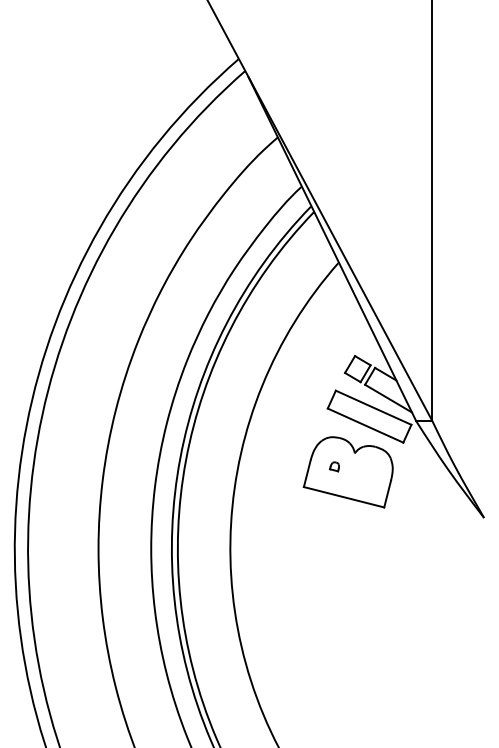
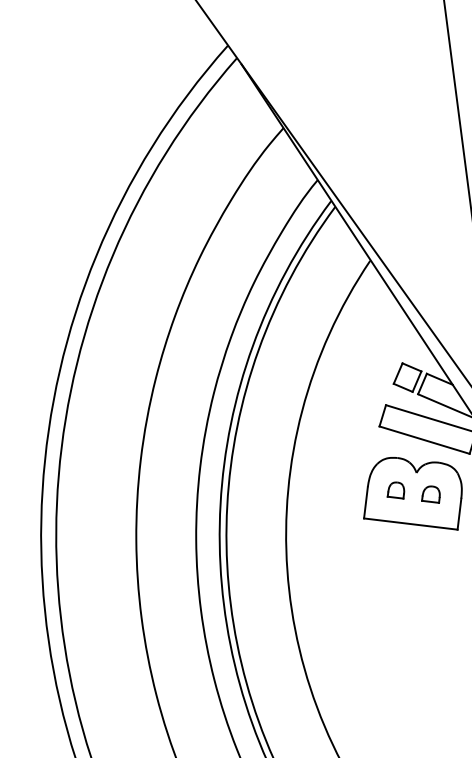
part: (334, 466) -> (395, 490), size x1.67
part: (364, 473) -> (430, 494), added

